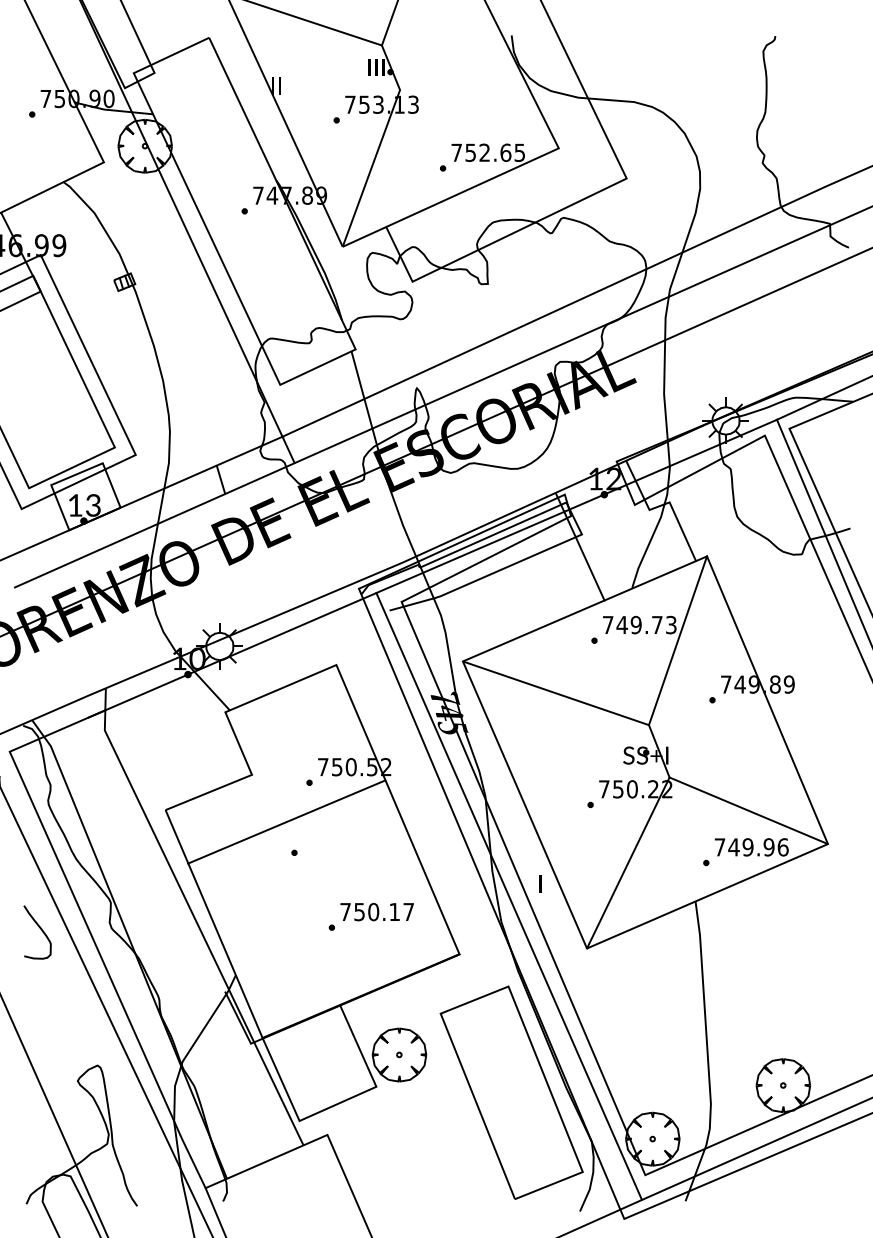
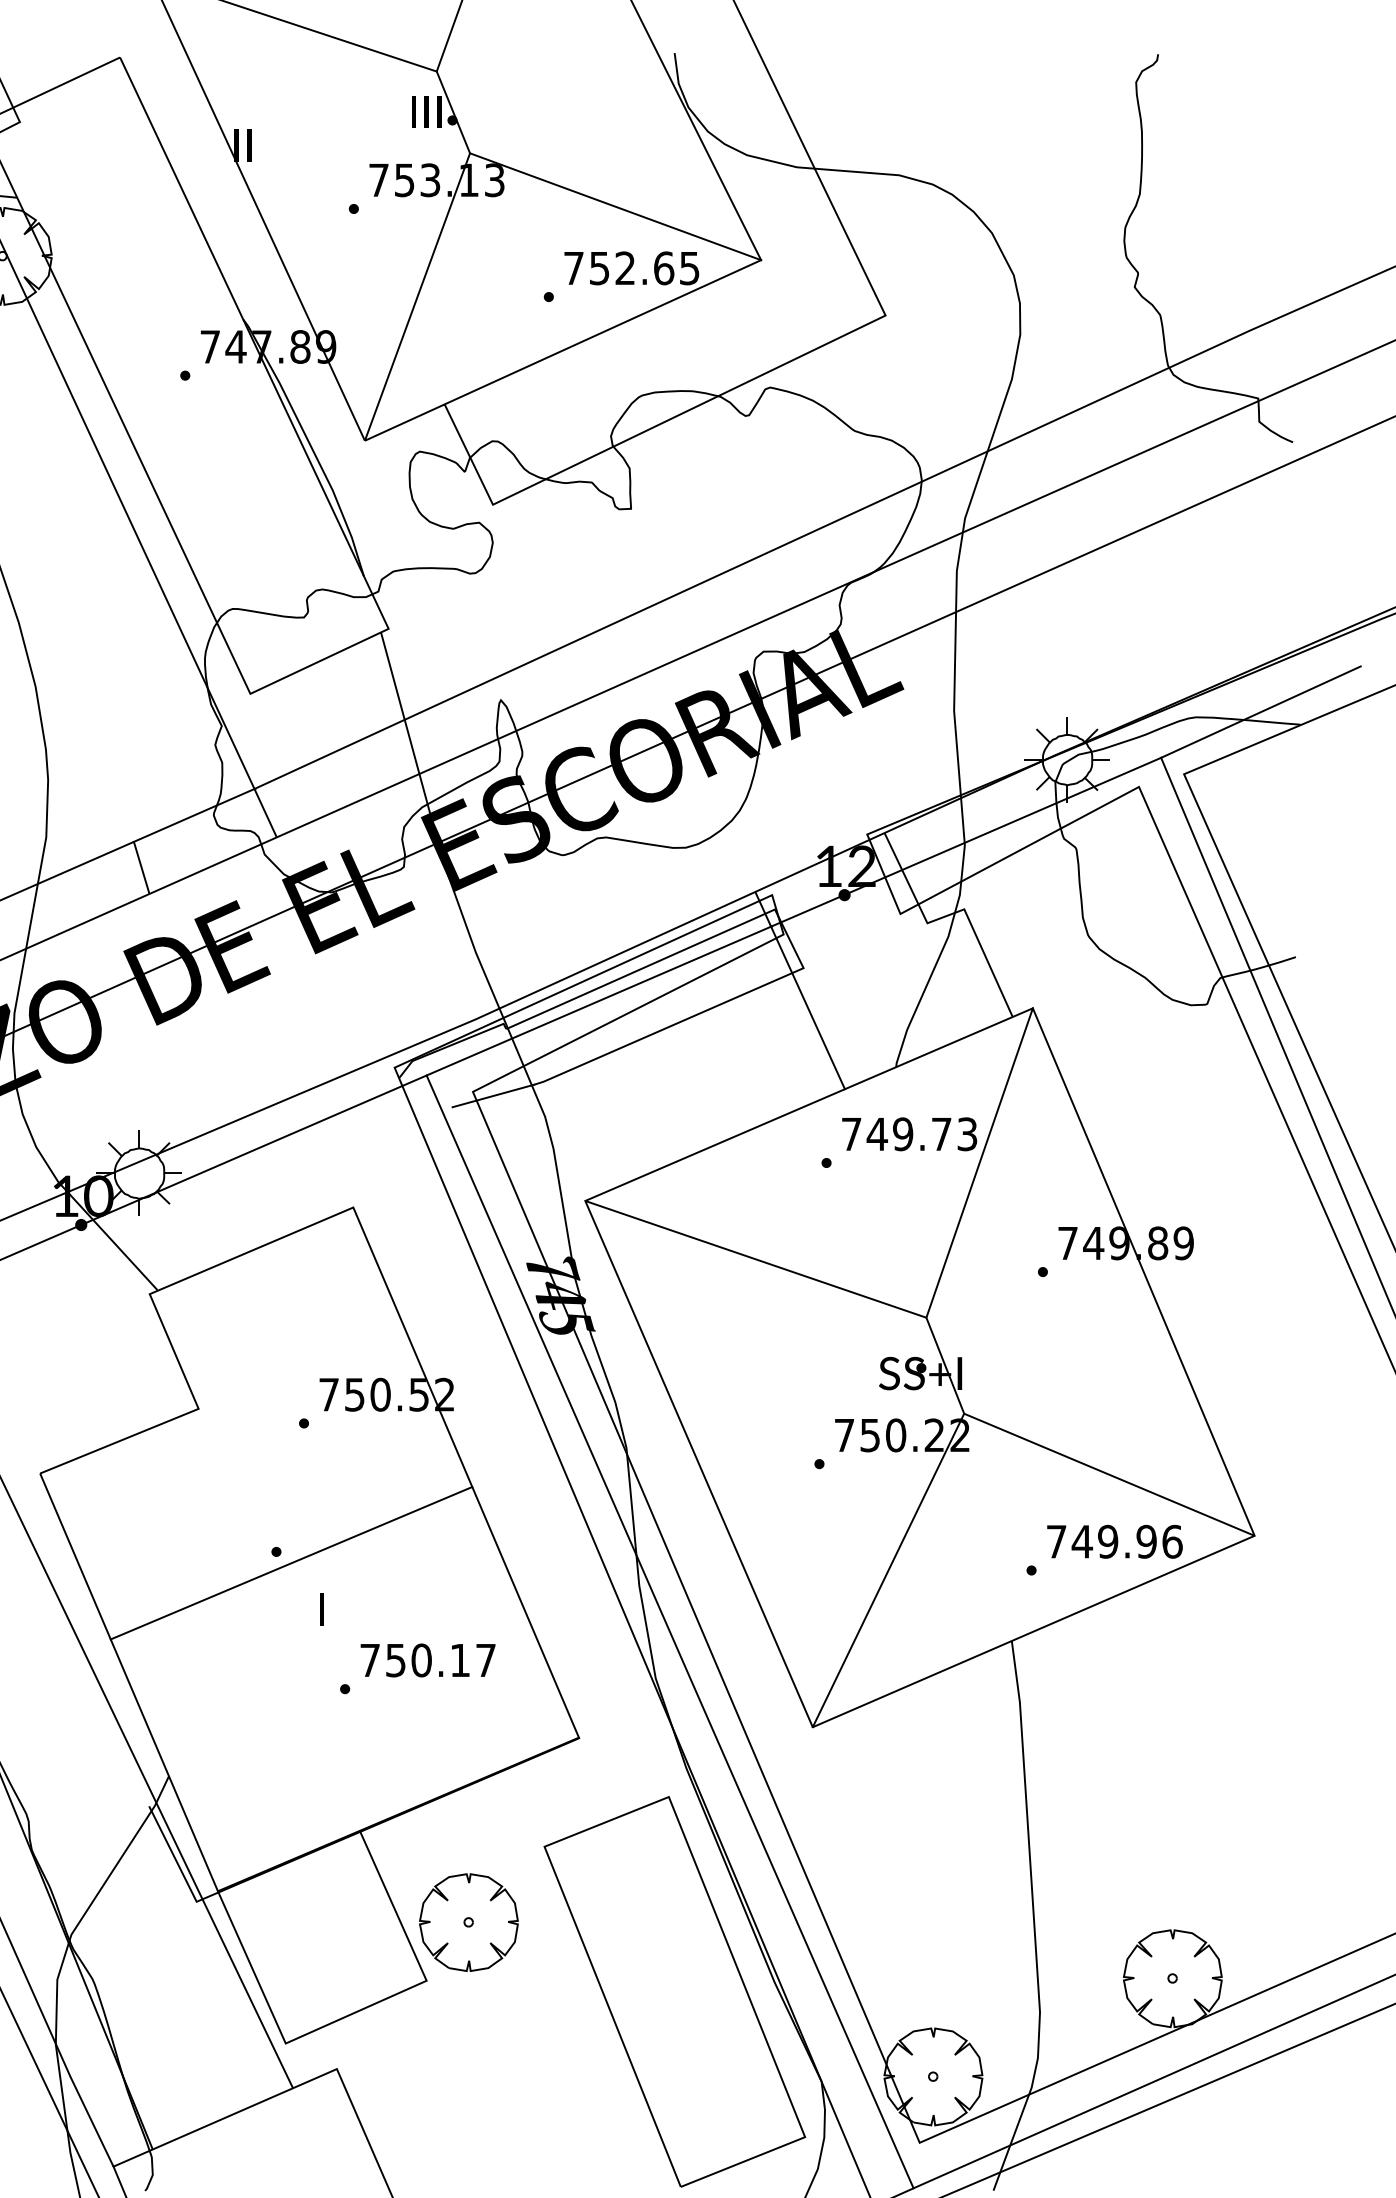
line: (479, 119) -> (615, 207), added
line: (286, 821) -> (291, 1562), moved
text: (540, 883) -> (322, 1608), moved

